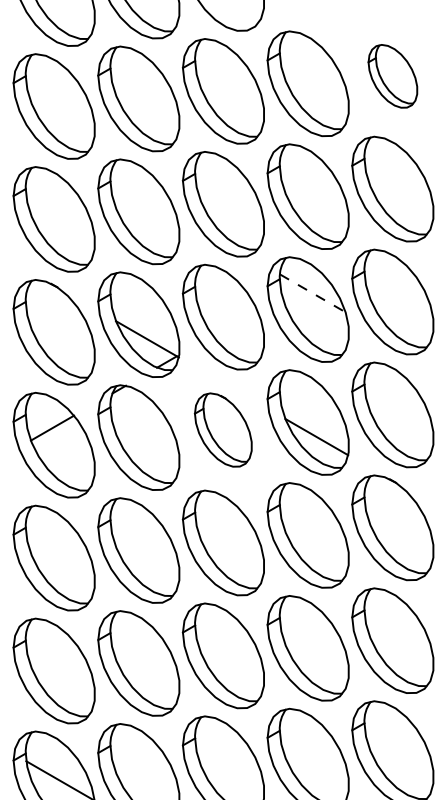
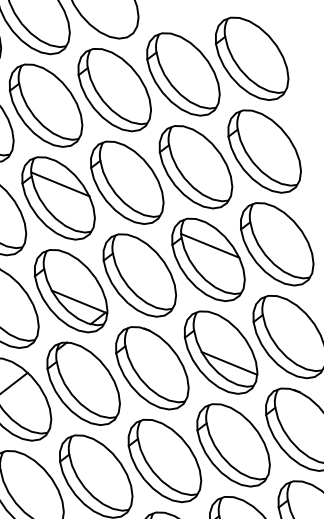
part: (392, 76) -> (251, 58), size x1.67
line: (143, 195) -> (60, 184), added
line: (312, 293) -> (210, 246), dashed -> solid
part: (222, 429) -> (151, 367), size x1.43

